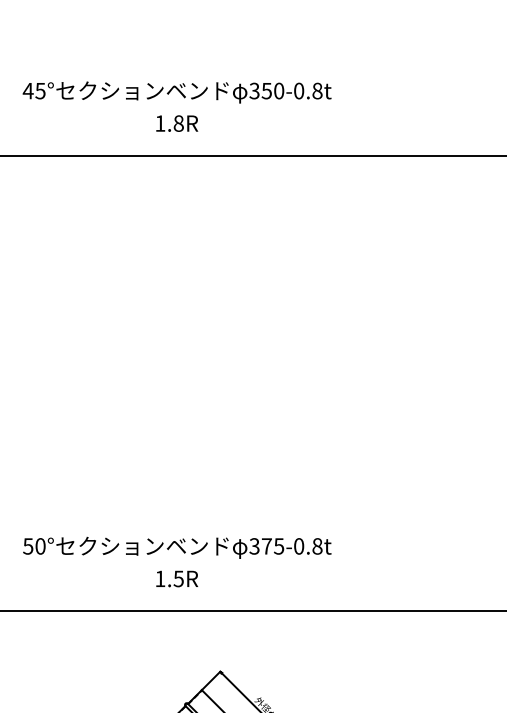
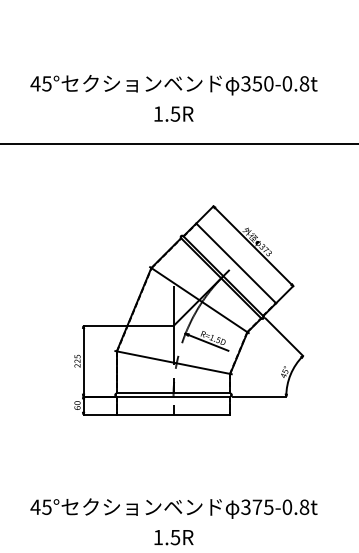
text: (178, 123) -> (175, 114), 1.8R -> 1.5R
part: (193, 334) -> (189, 310), added
text: (33, 546) -> (40, 507), 50° -> 45°

